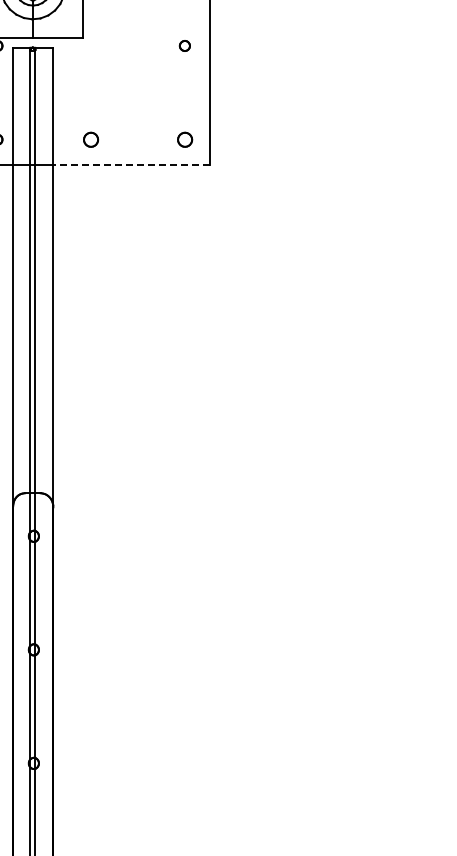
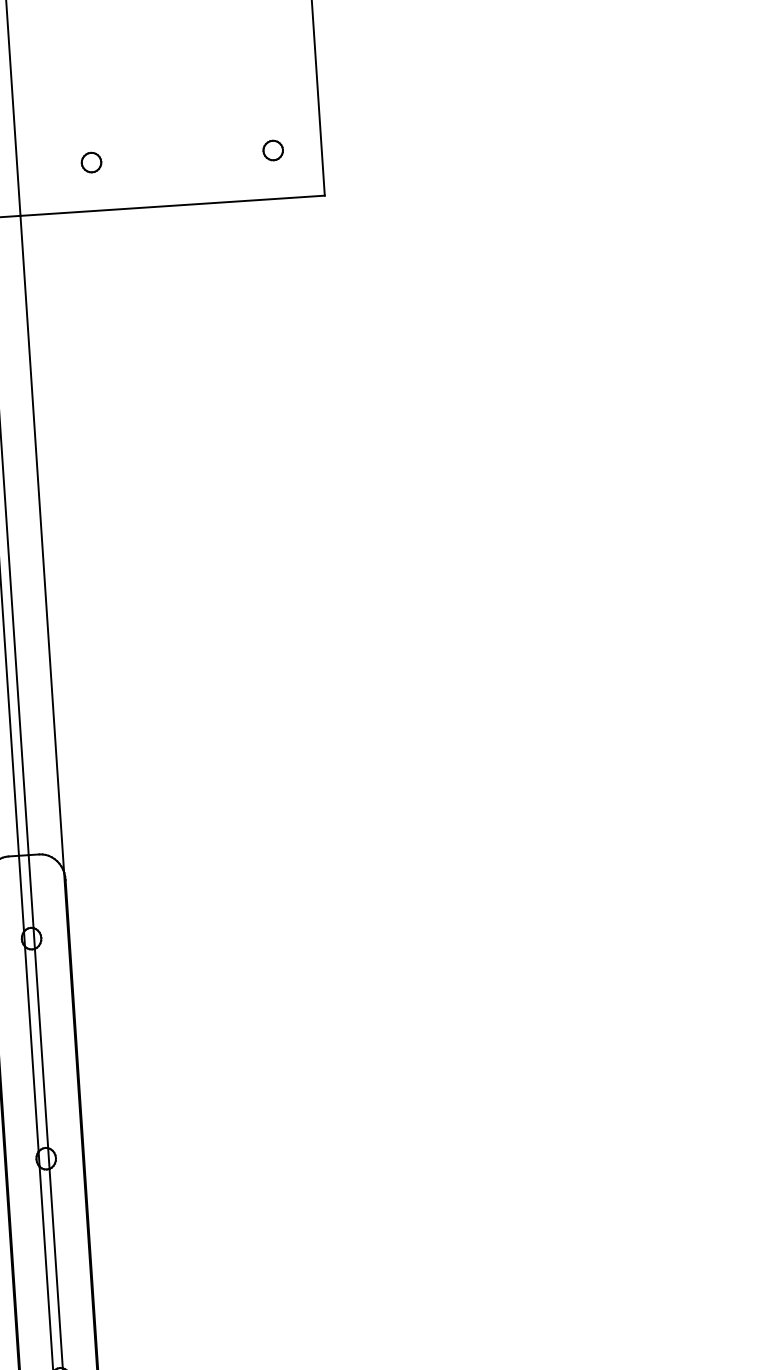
part: (91, 139) -> (92, 162), size x0.71
part: (184, 139) -> (272, 150), size x0.71
line: (131, 164) -> (172, 205), dashed -> solid

